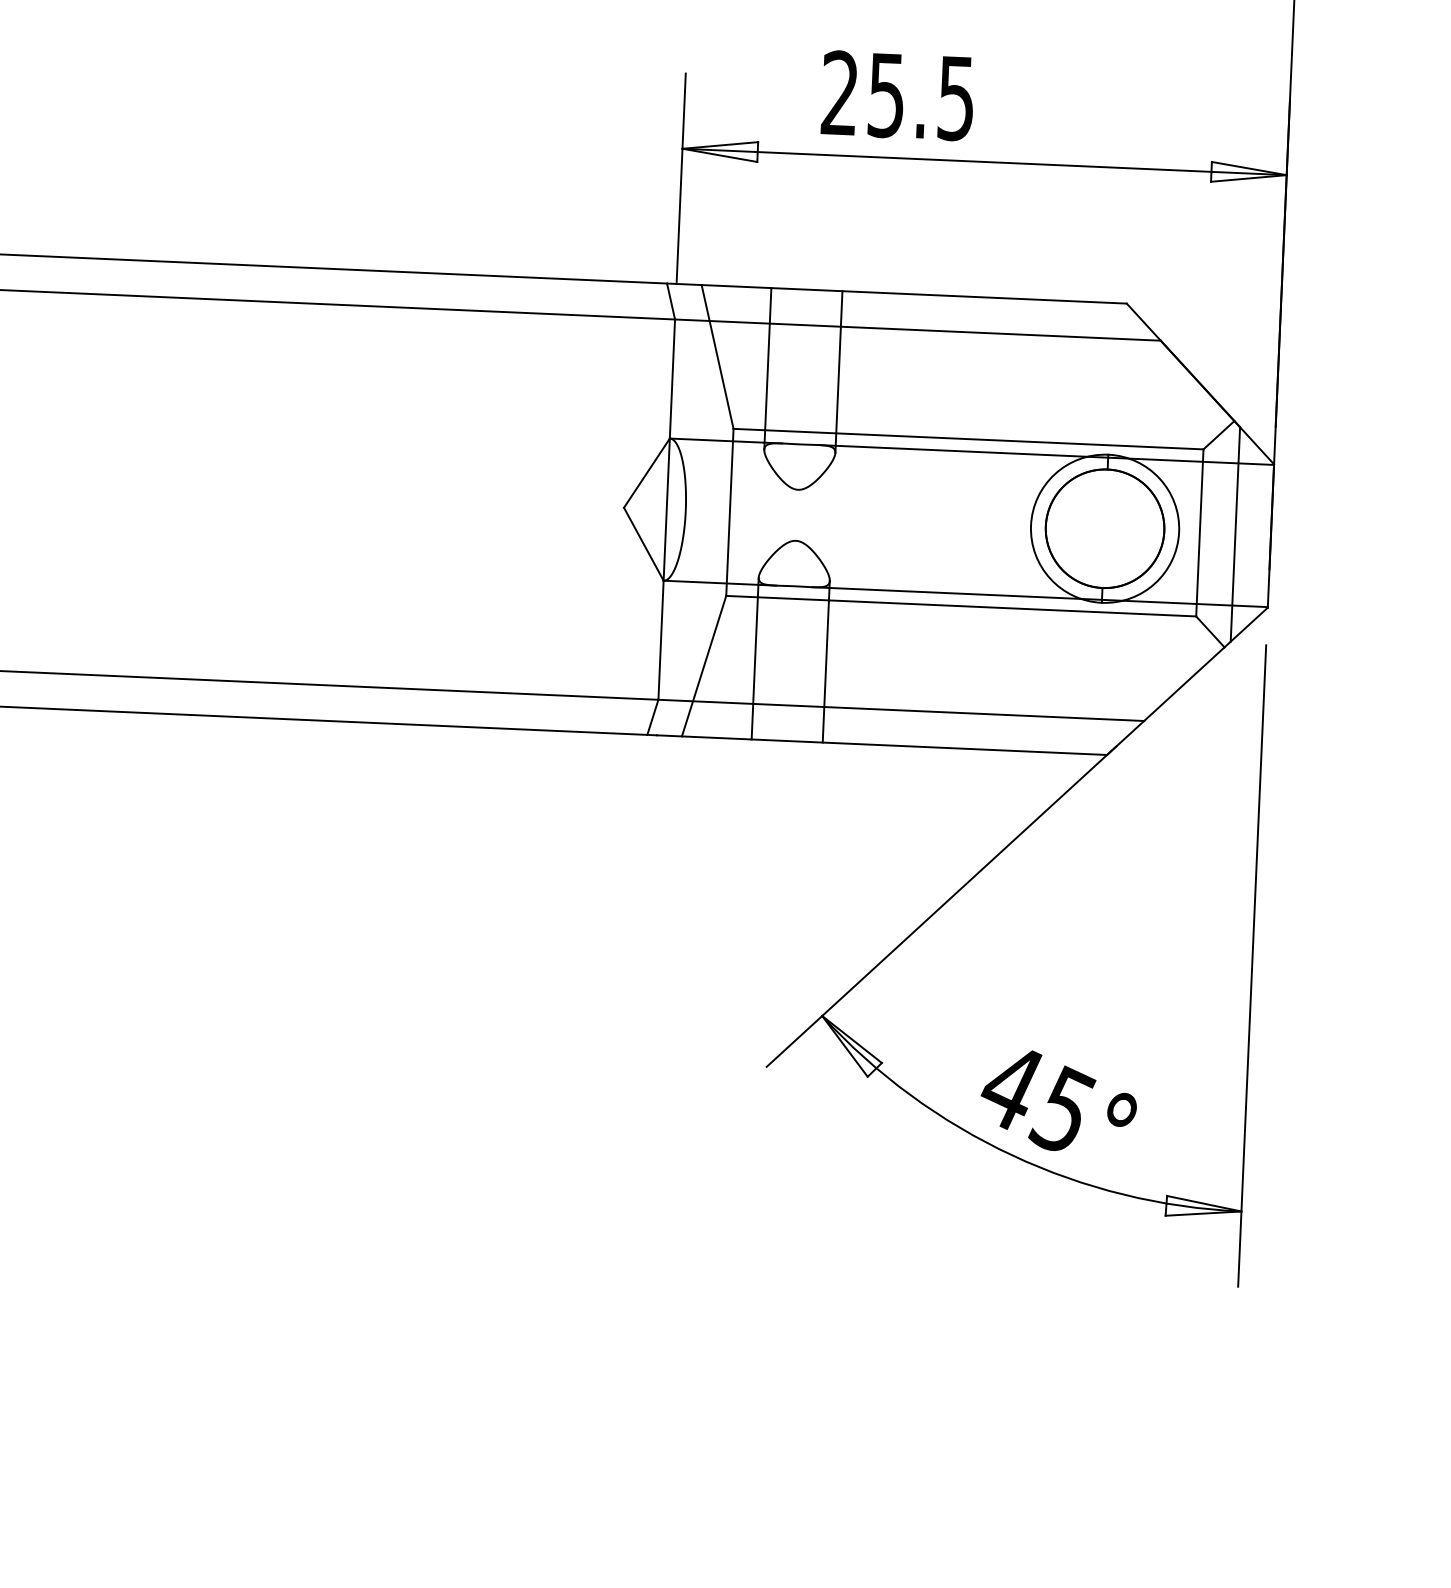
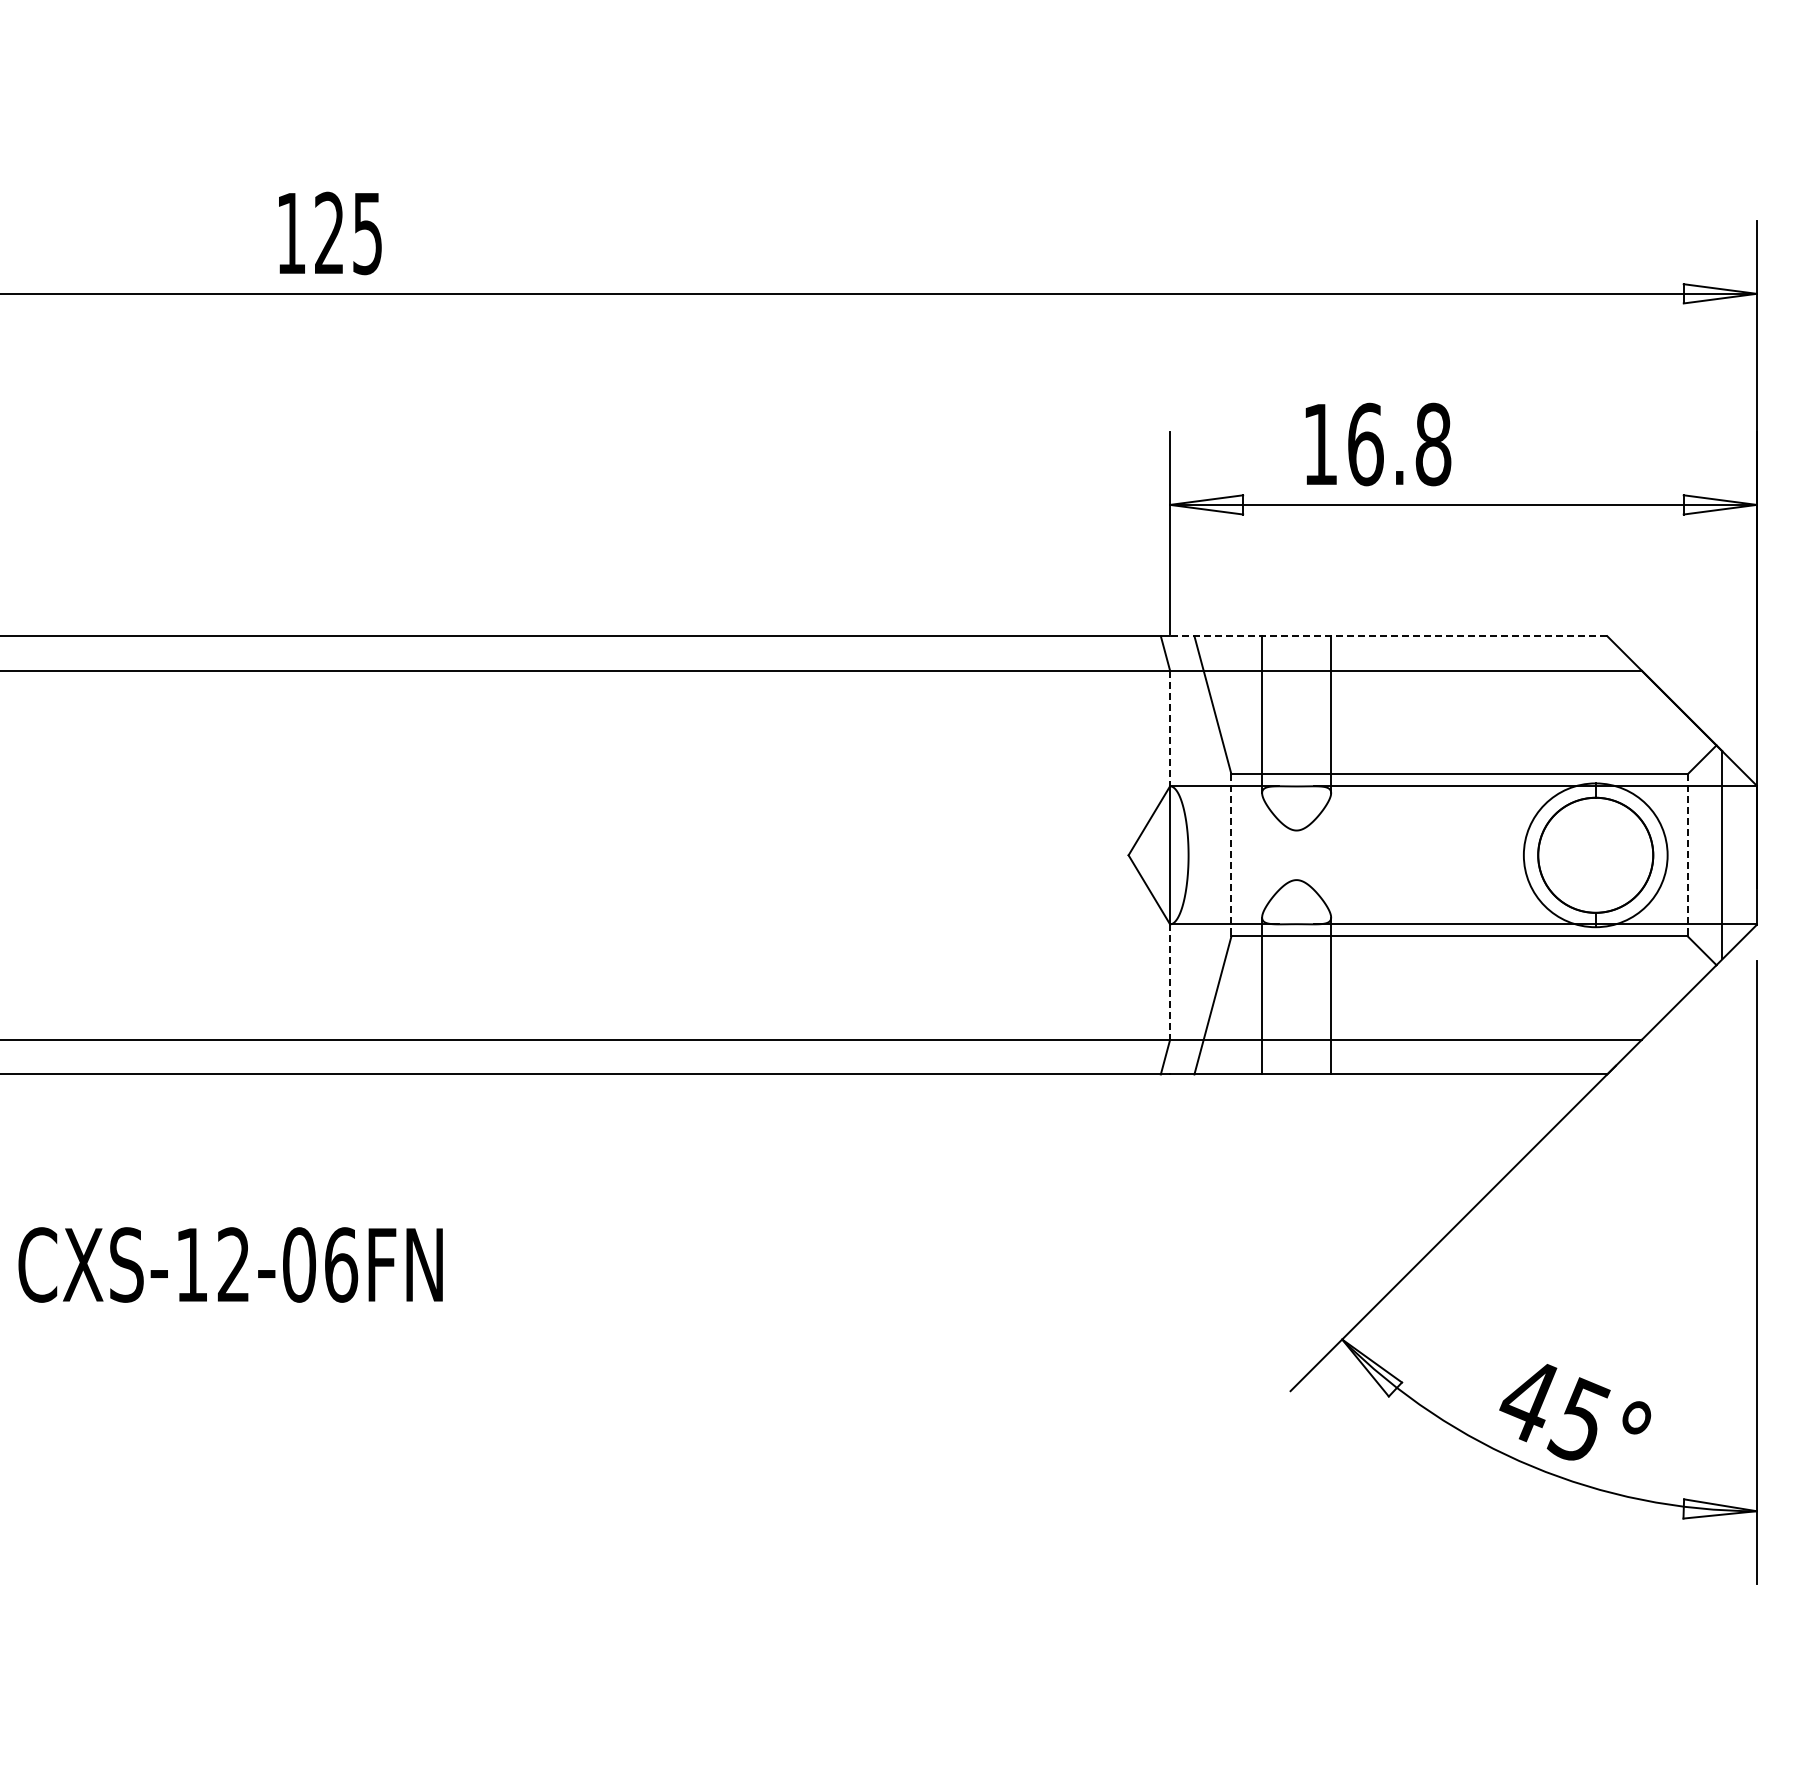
text: (898, 95) -> (1377, 444), 25.5 -> 16.8
line: (901, 294) -> (1388, 636), solid -> dashed
line: (672, 379) -> (1170, 728), solid -> dashed
line: (729, 512) -> (1231, 855), solid -> dashed
line: (1199, 533) -> (1687, 855), solid -> dashed
line: (661, 640) -> (1170, 982), solid -> dashed

